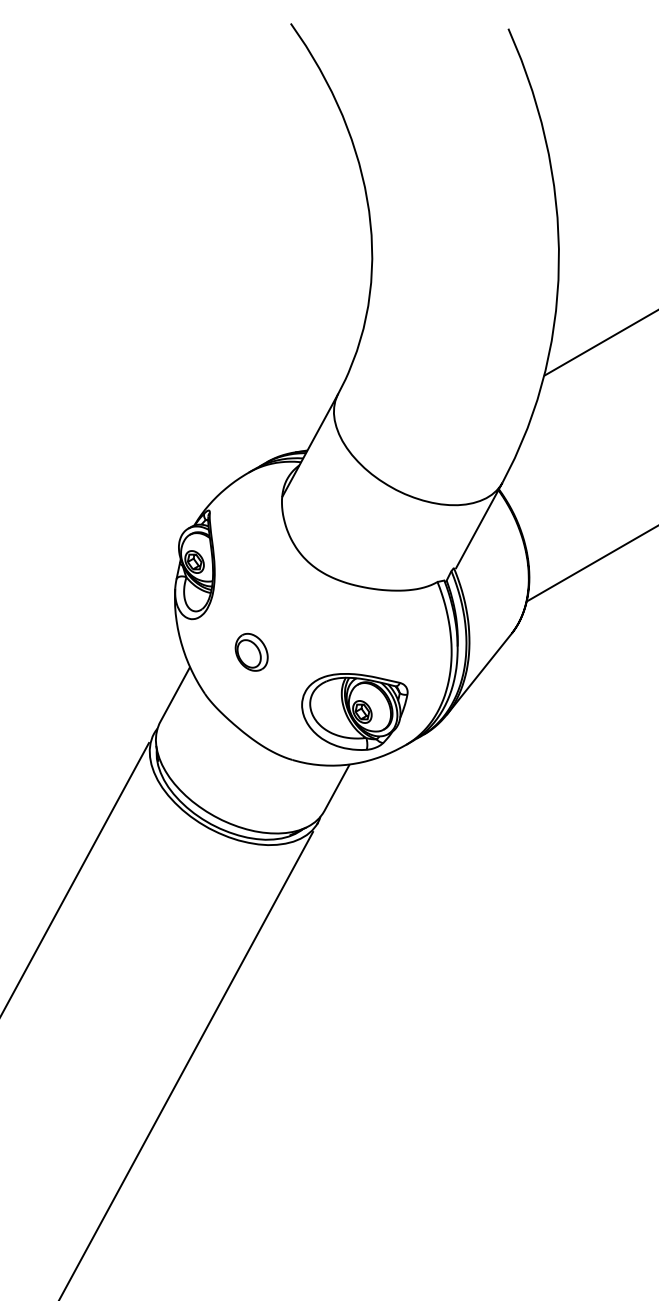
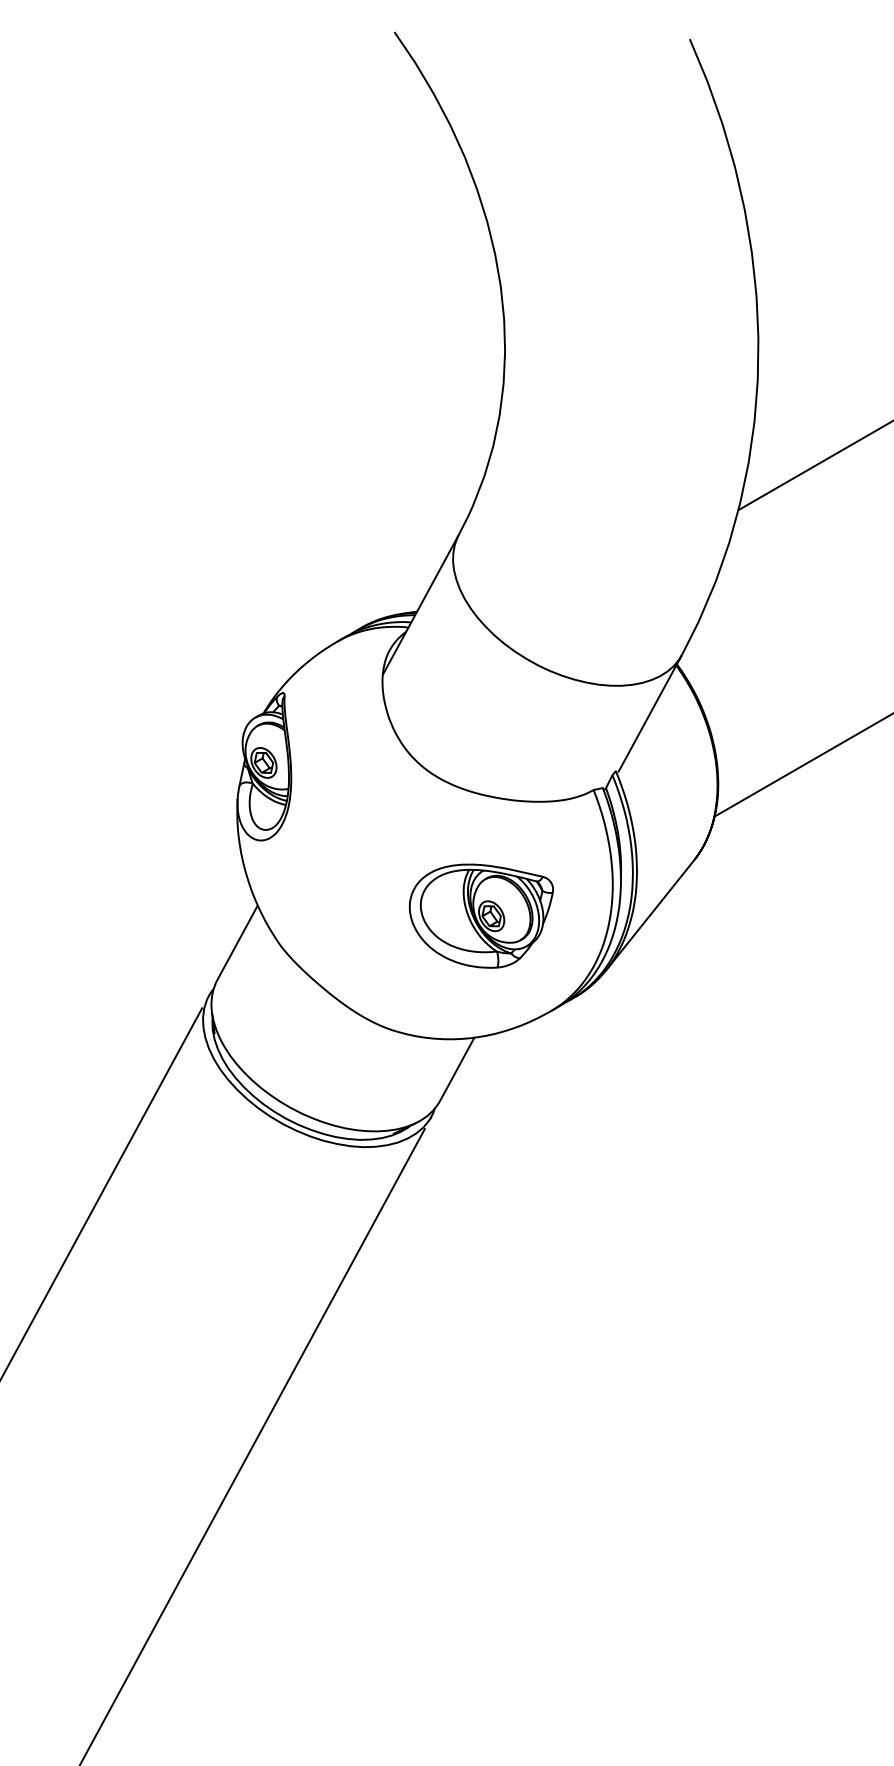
part: (251, 651) -> (341, 884), removed
part: (354, 711) -> (480, 915), moved

